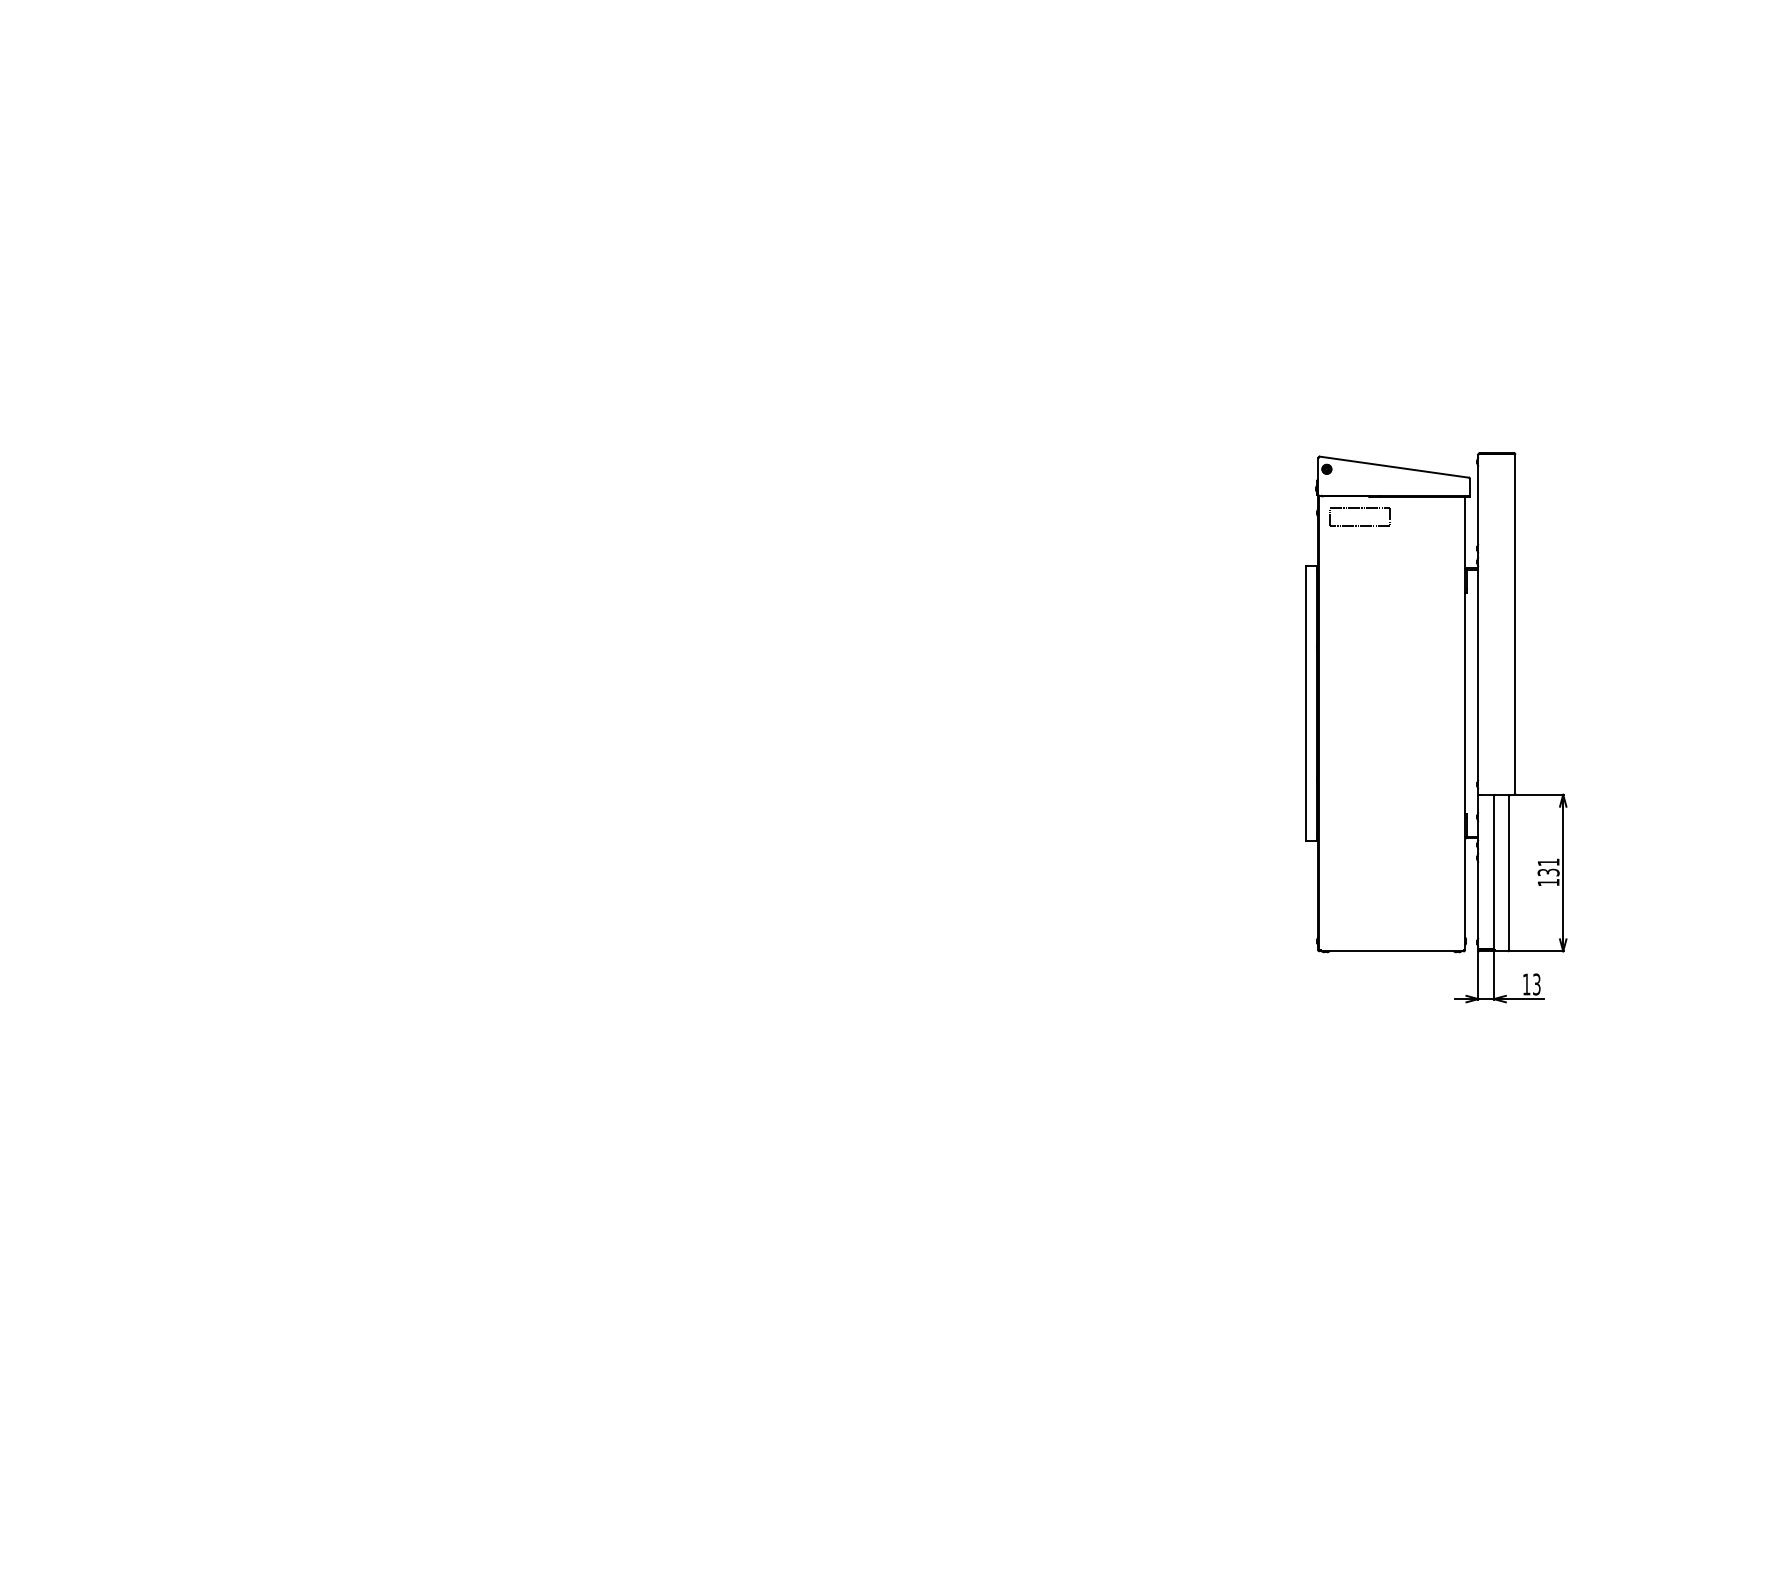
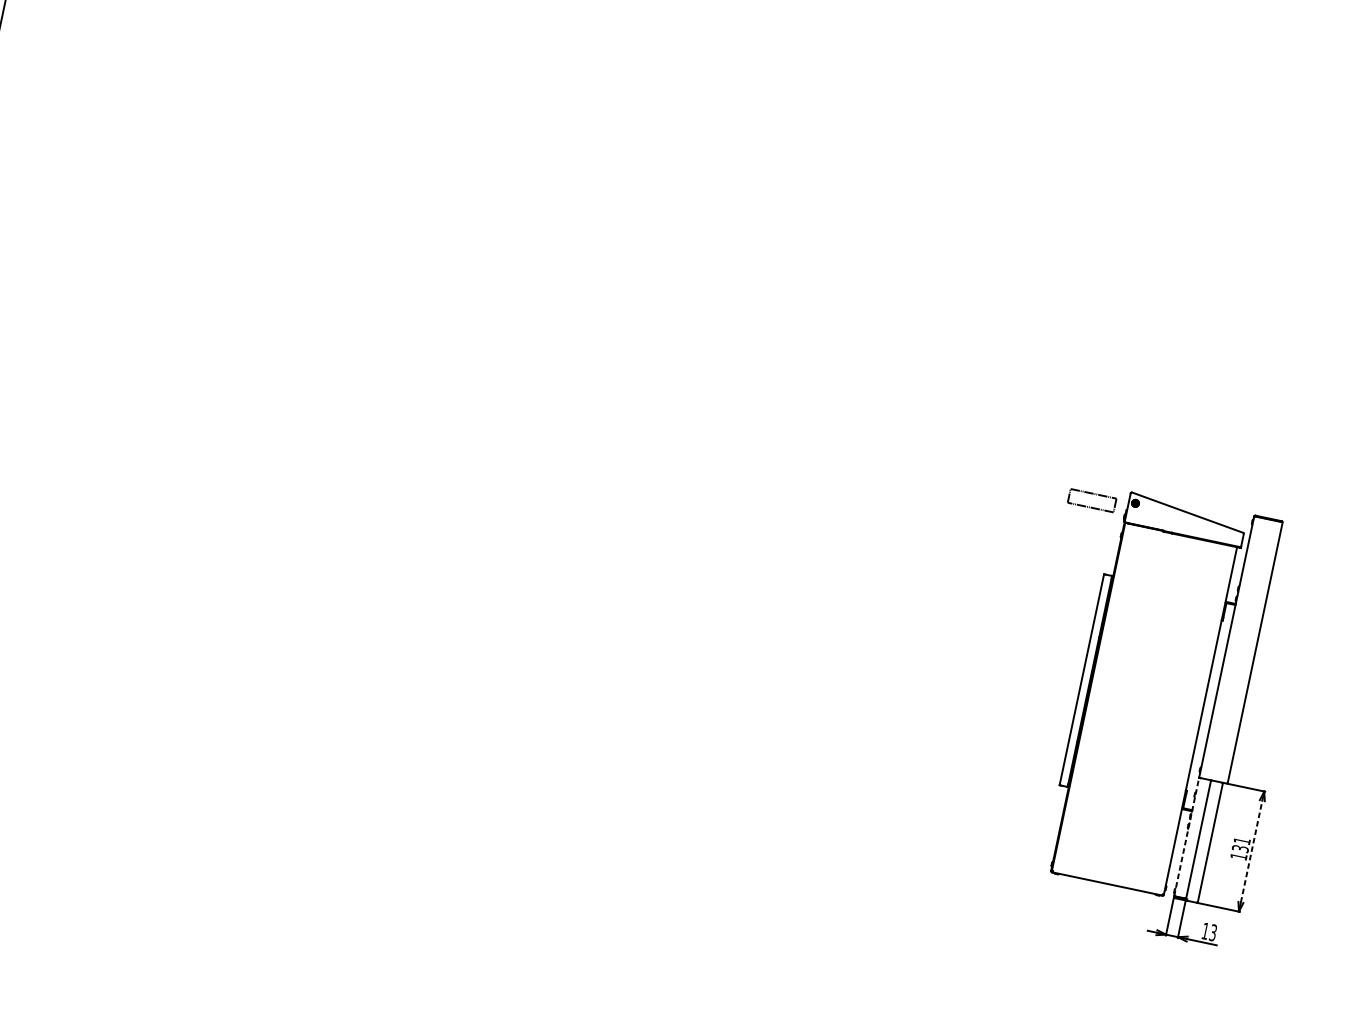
part: (1359, 508) -> (1093, 493), moved
line: (1478, 871) -> (1186, 836), solid -> dashed
line: (1563, 872) -> (1251, 851), solid -> dashed

